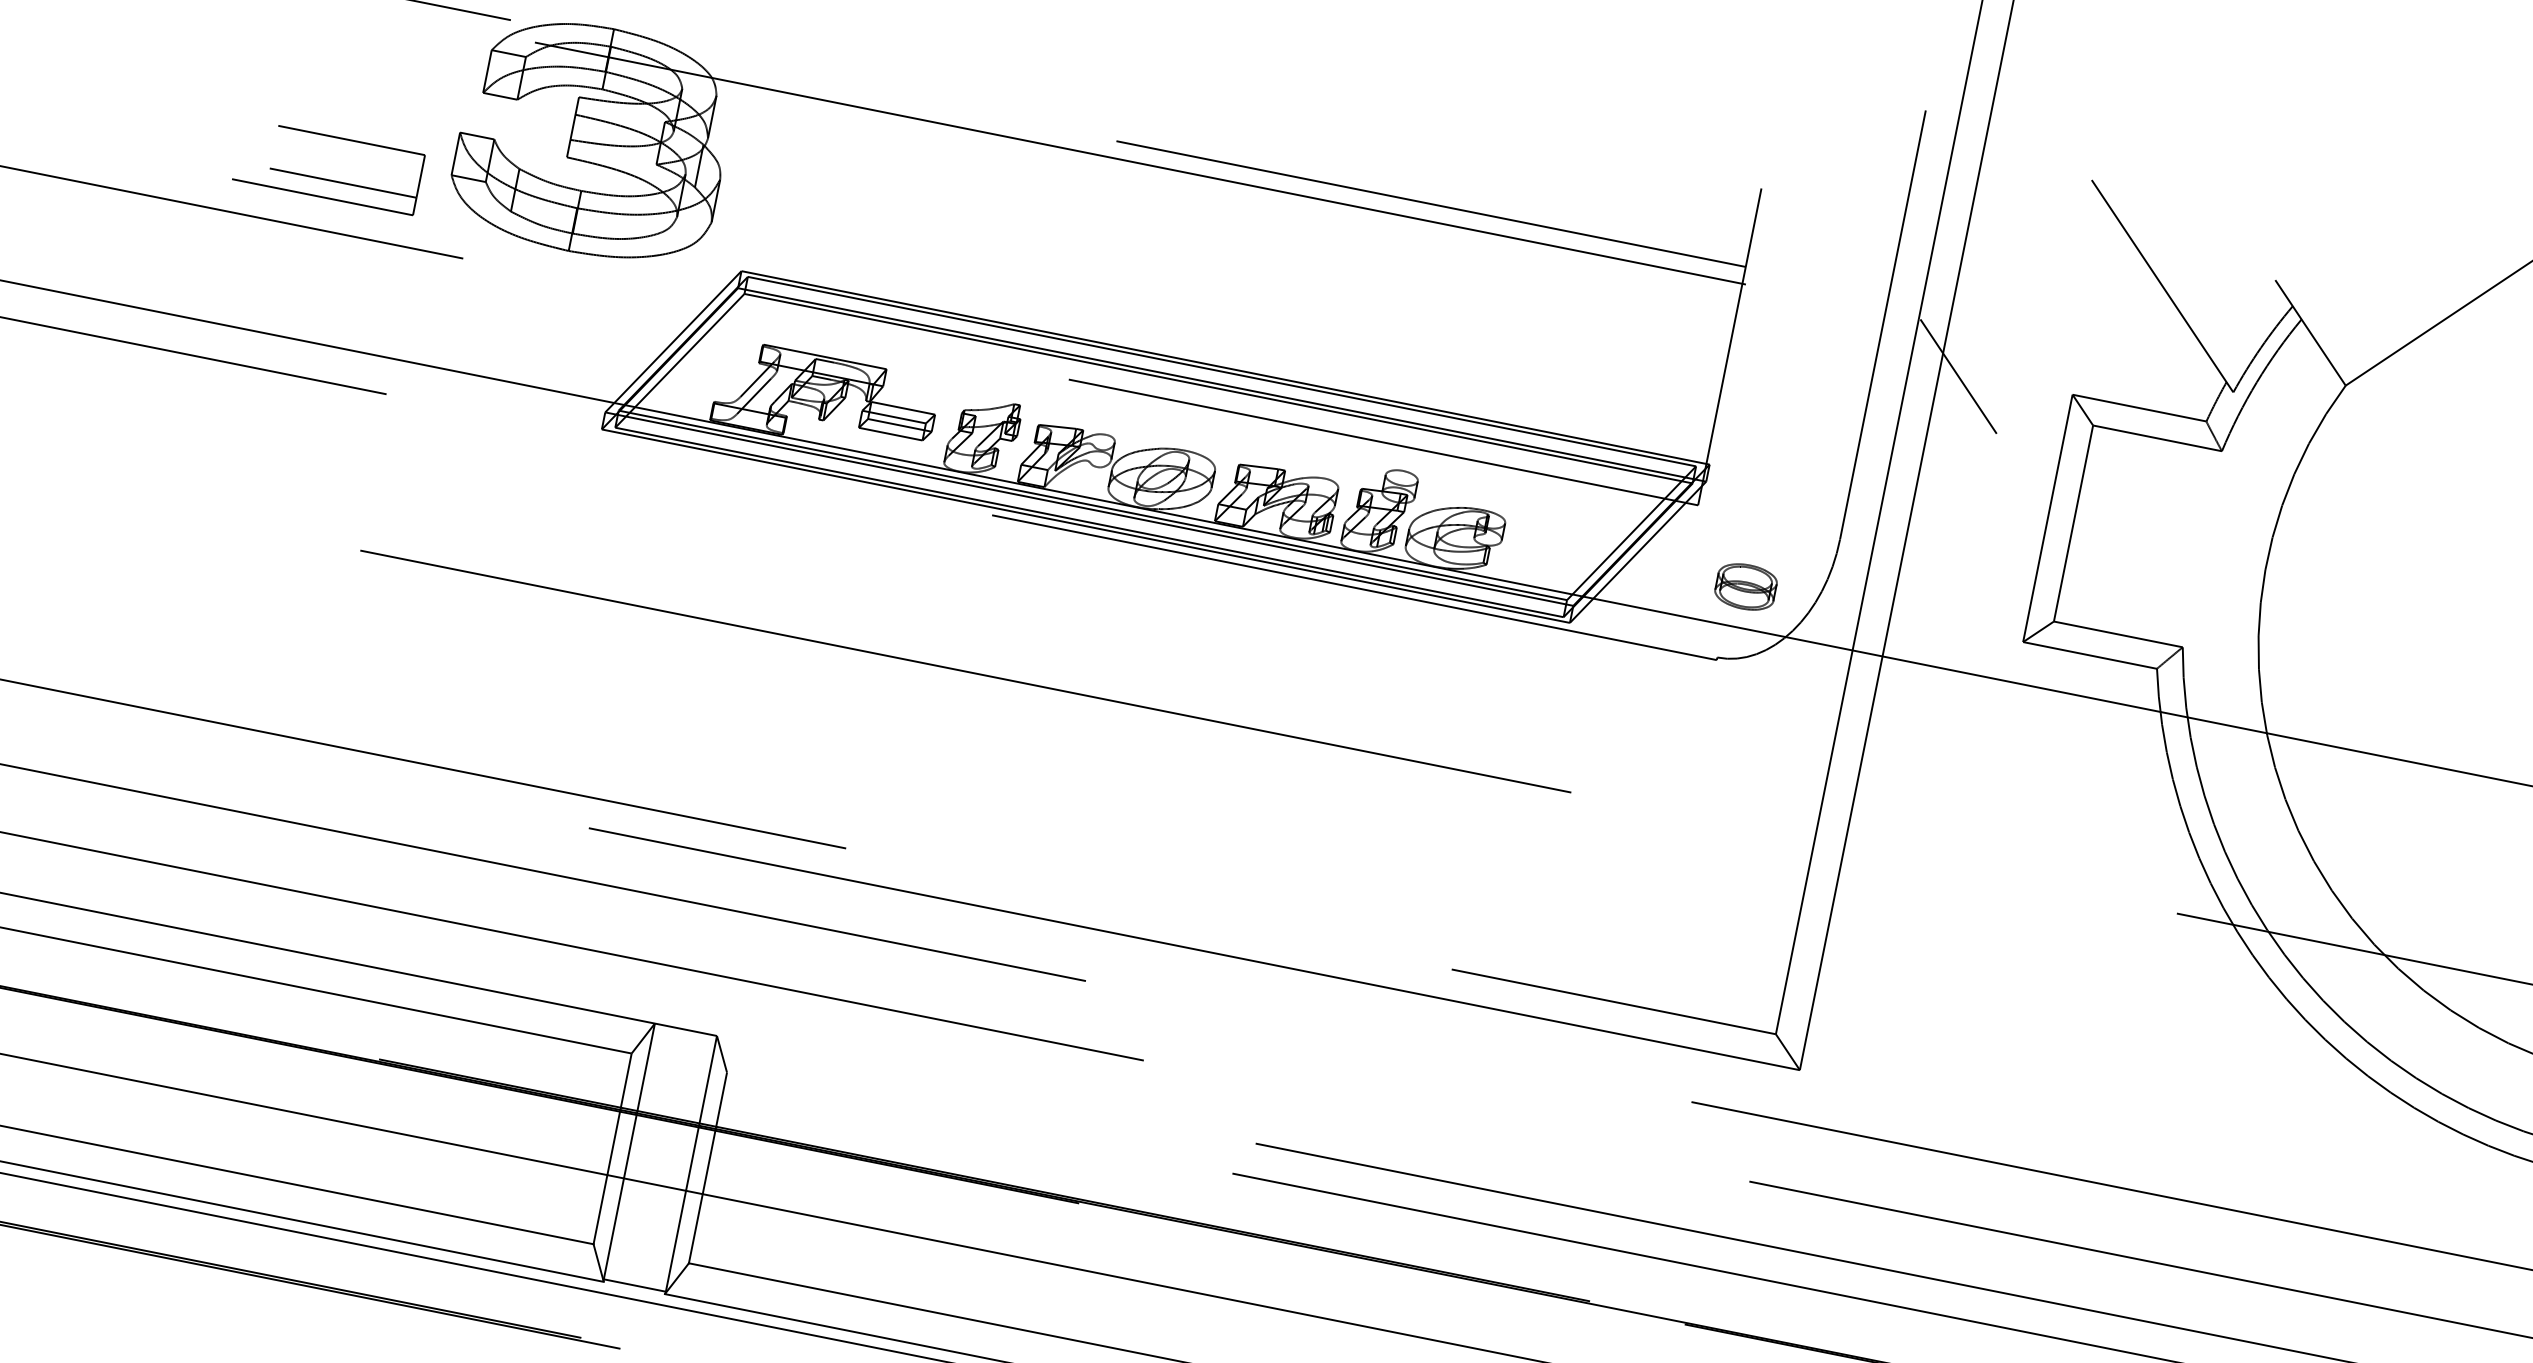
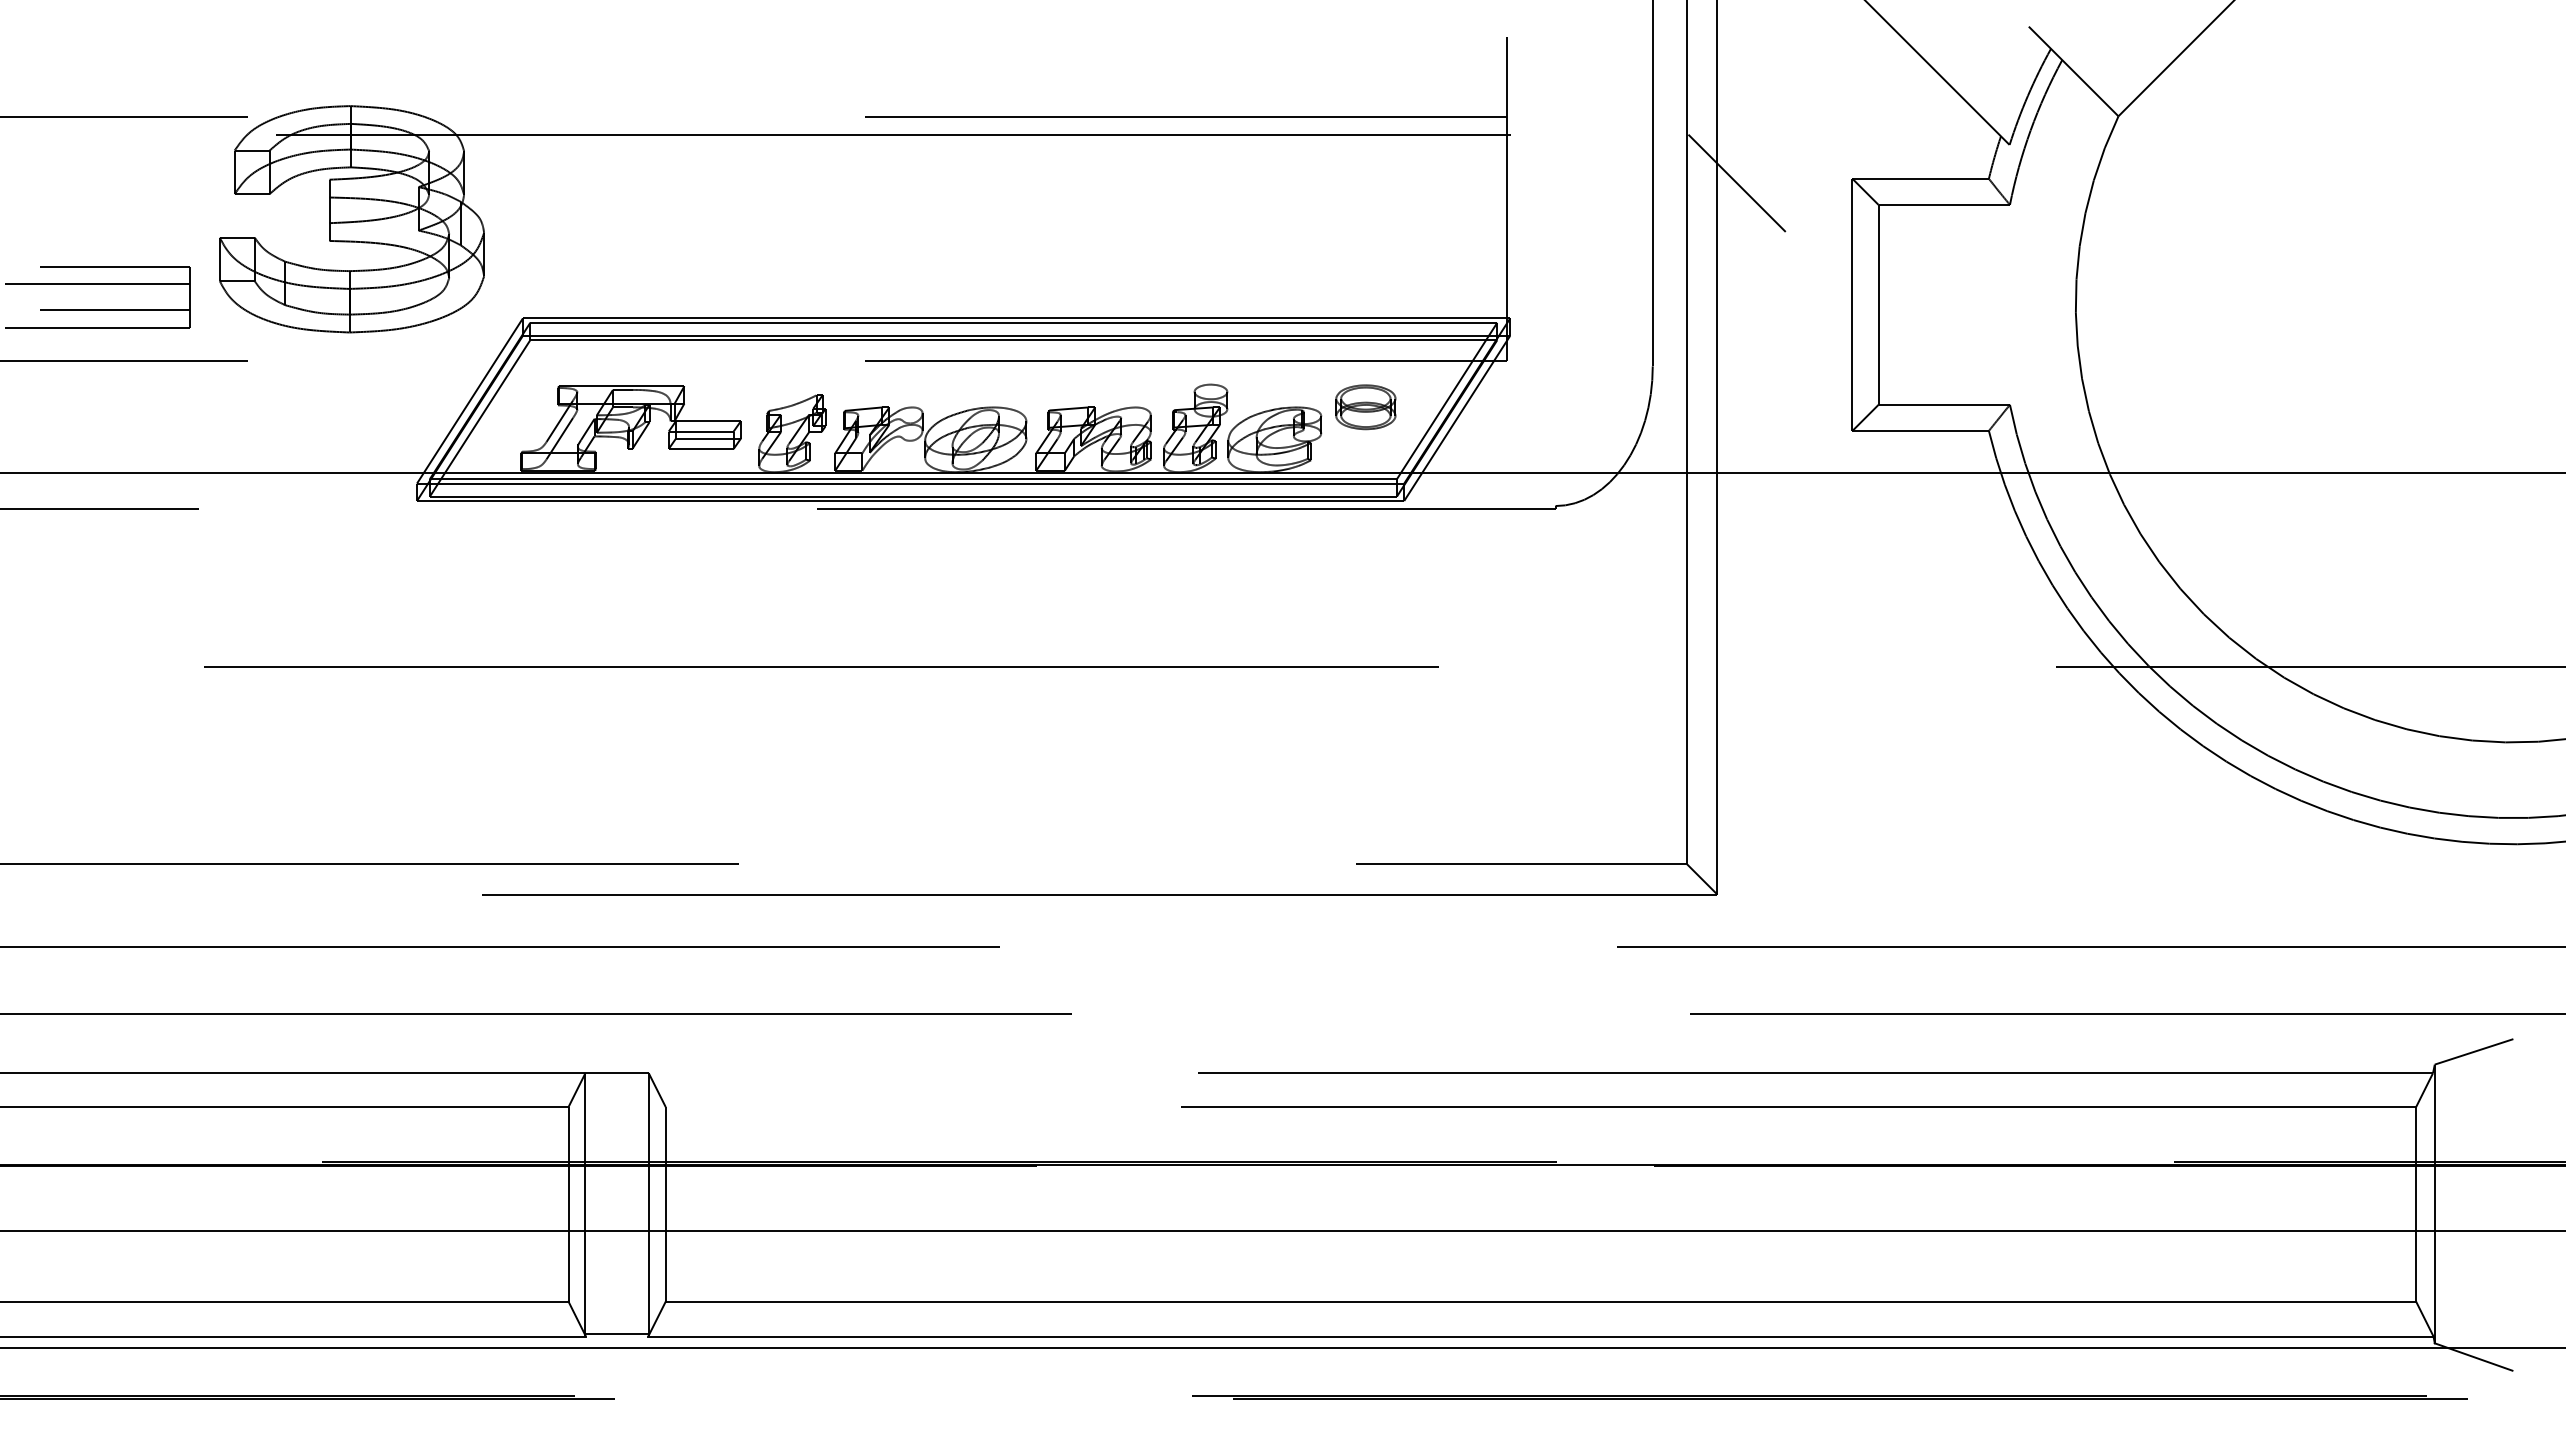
line: (330, 154) -> (97, 284), added
part: (1745, 587) -> (1365, 407), moved

